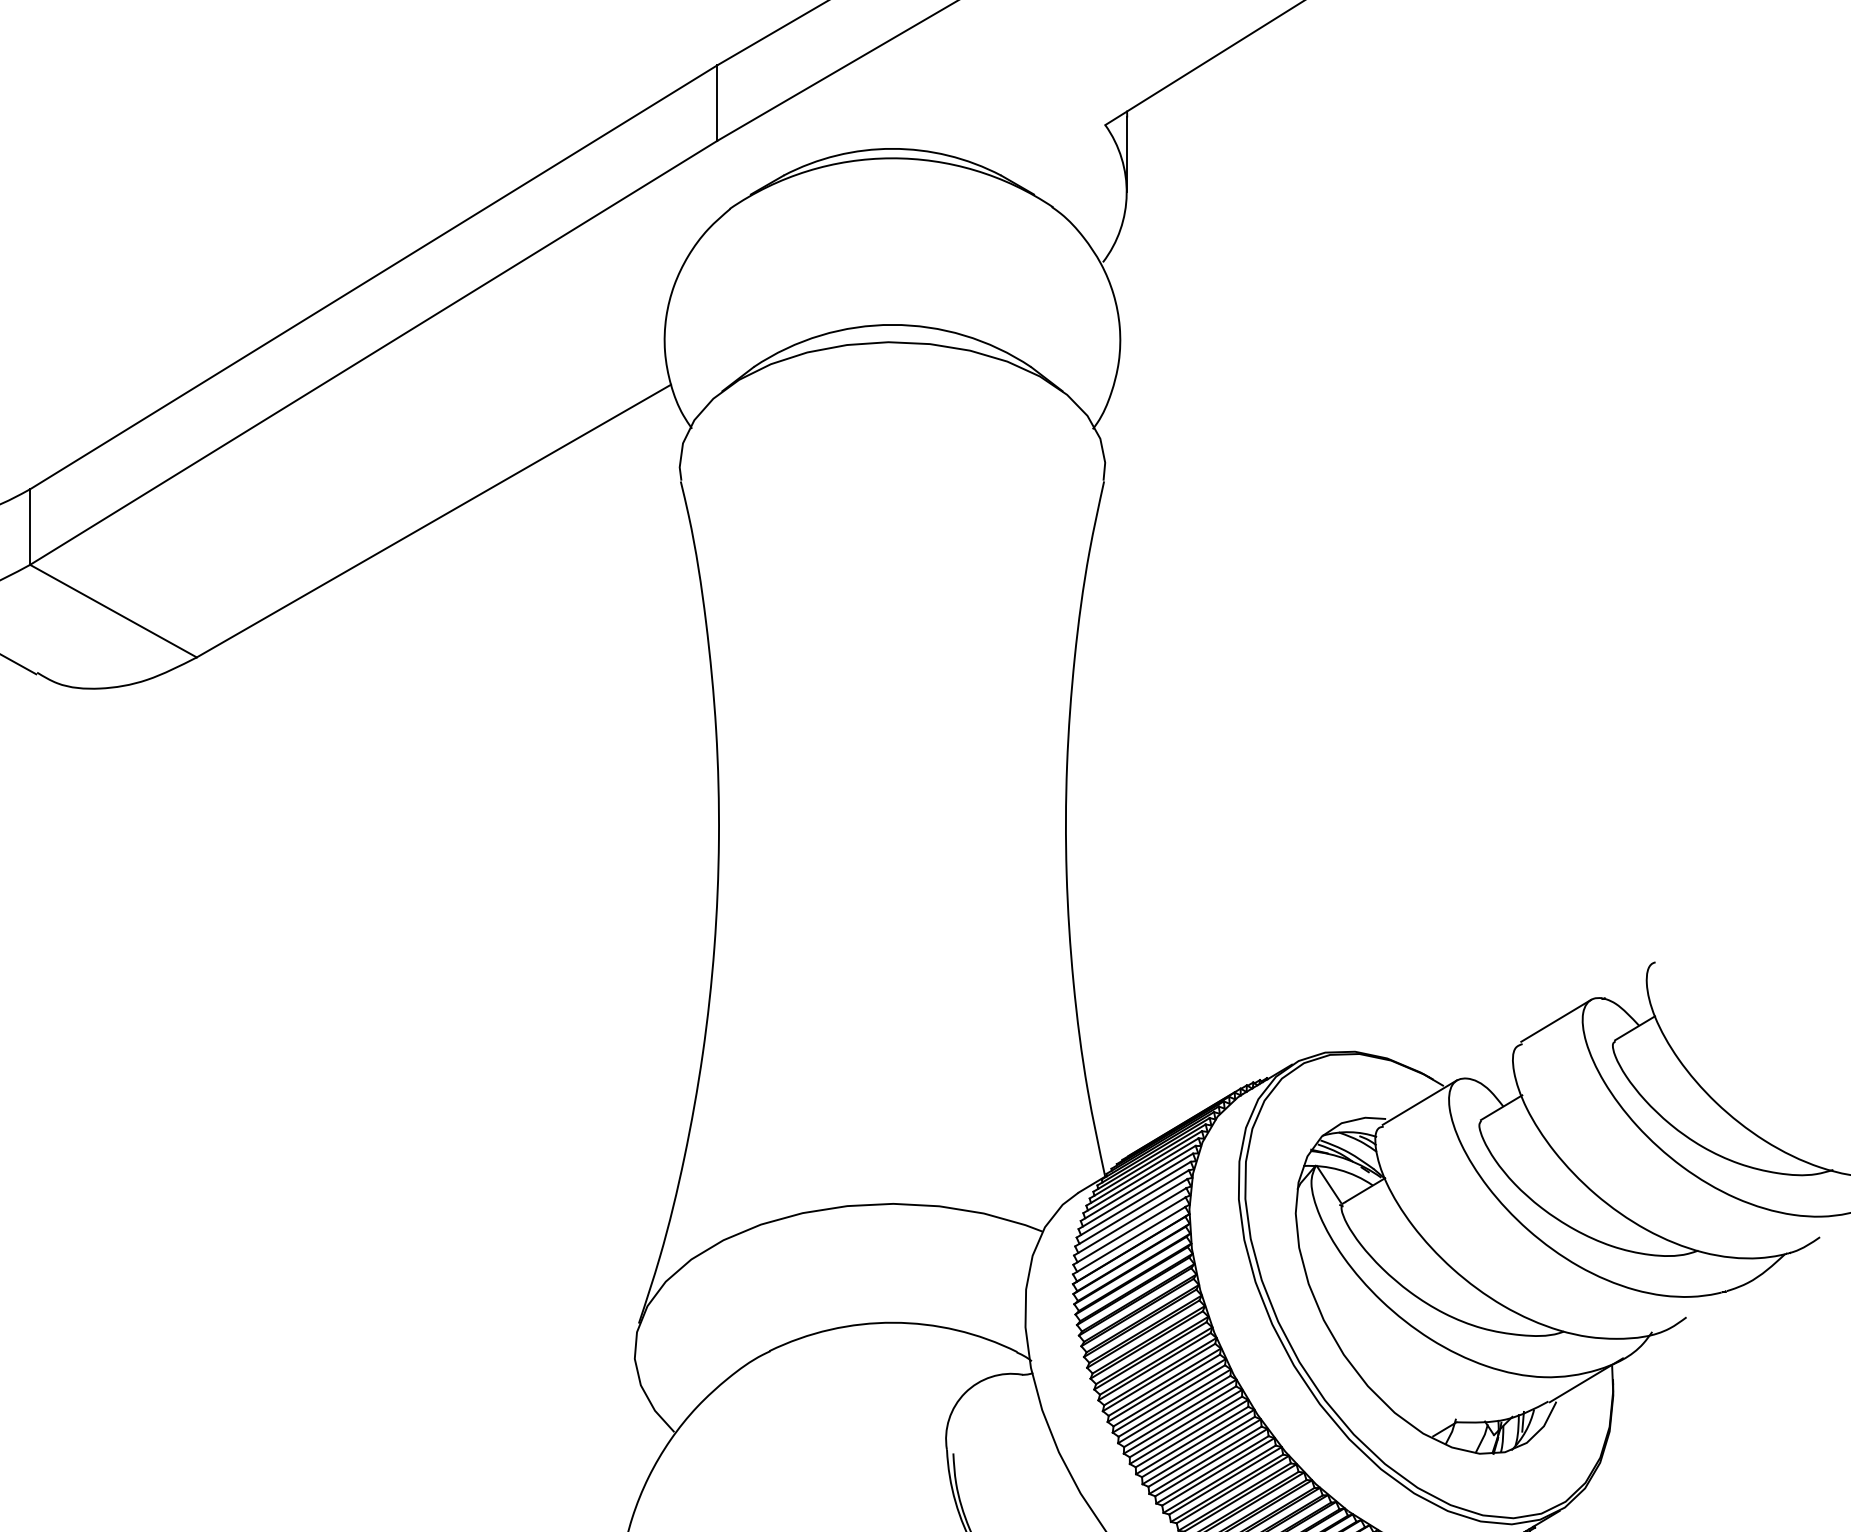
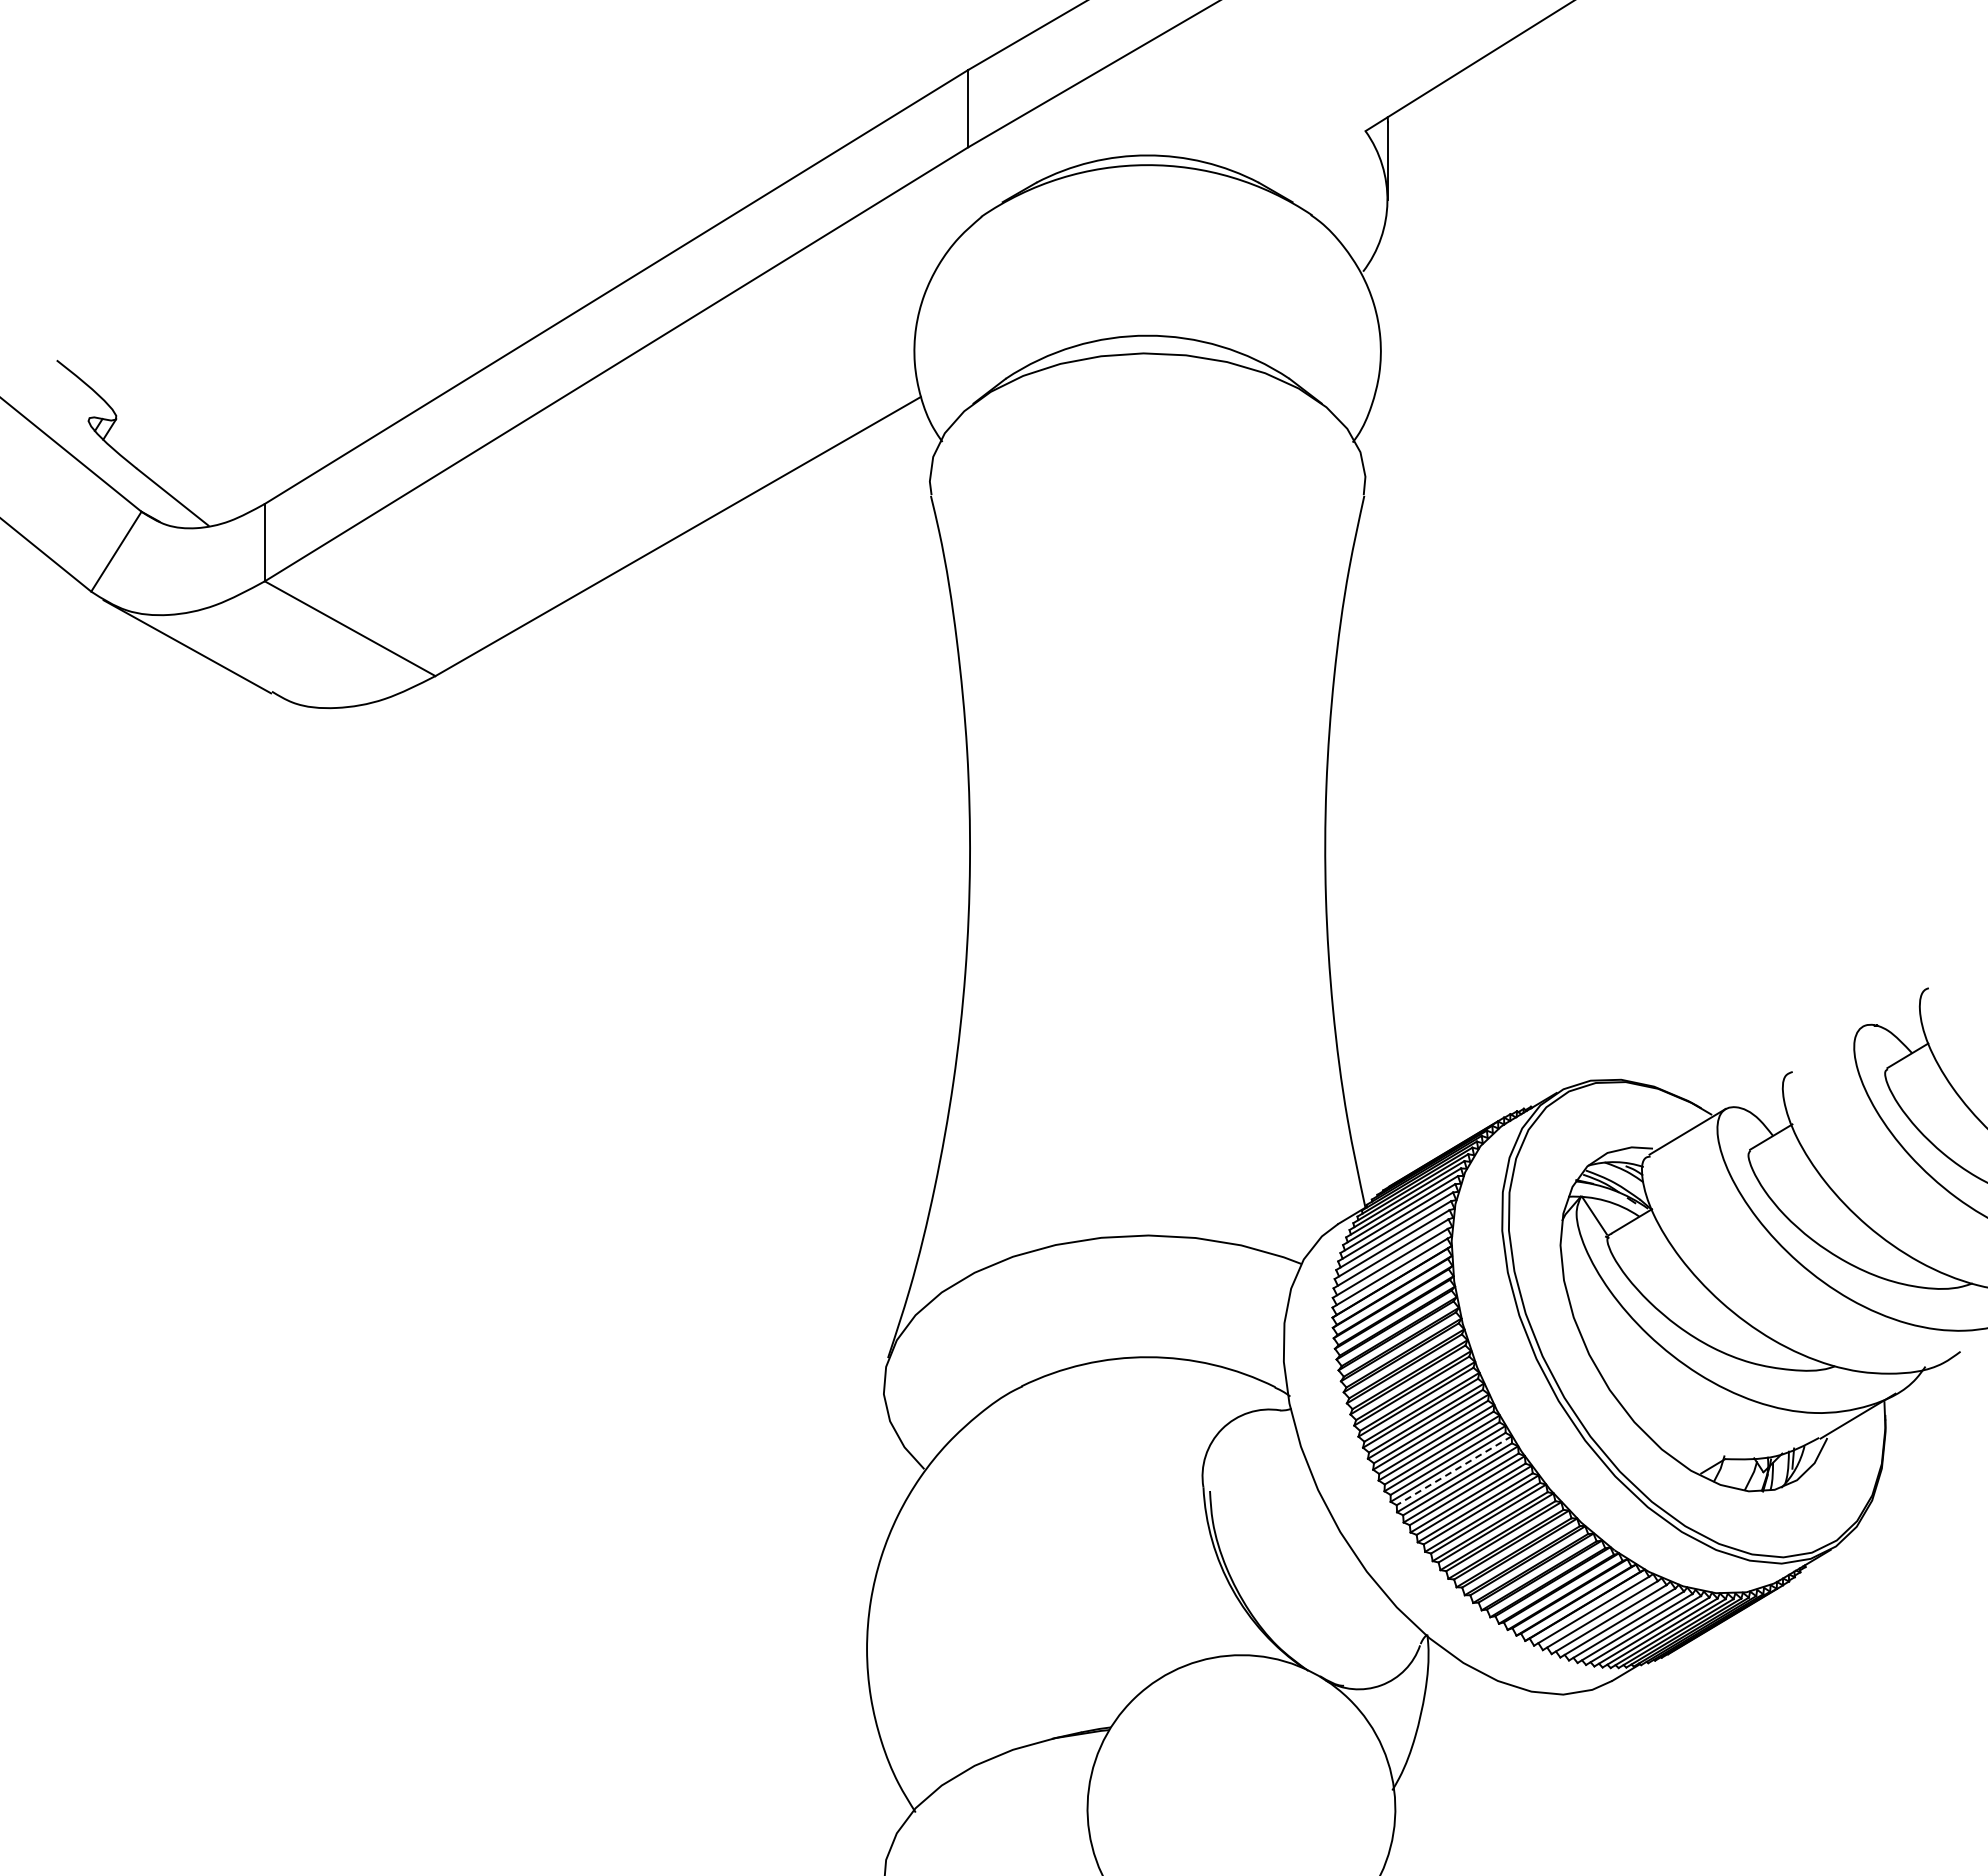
line: (1555, 1020) -> (1826, 1047), removed
line: (1191, 1433) -> (1453, 1470), solid -> dashed

